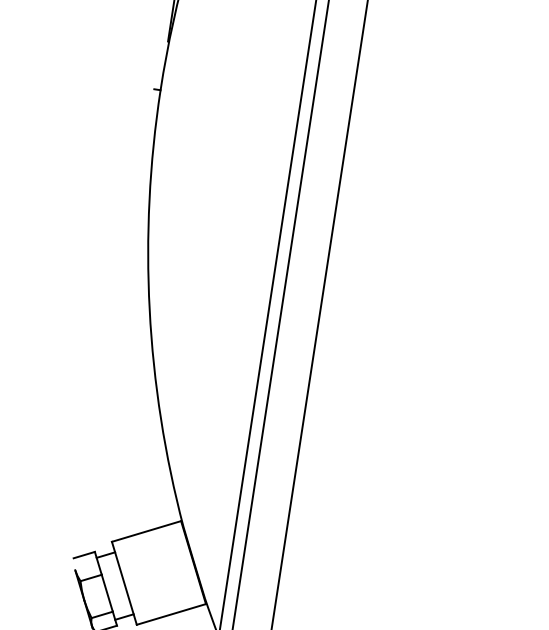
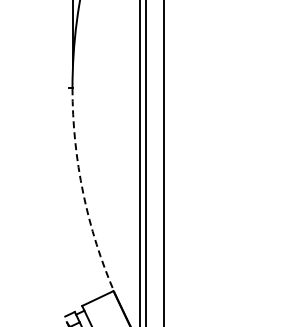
arc: (150, 310) -> (83, 193), solid -> dashed

